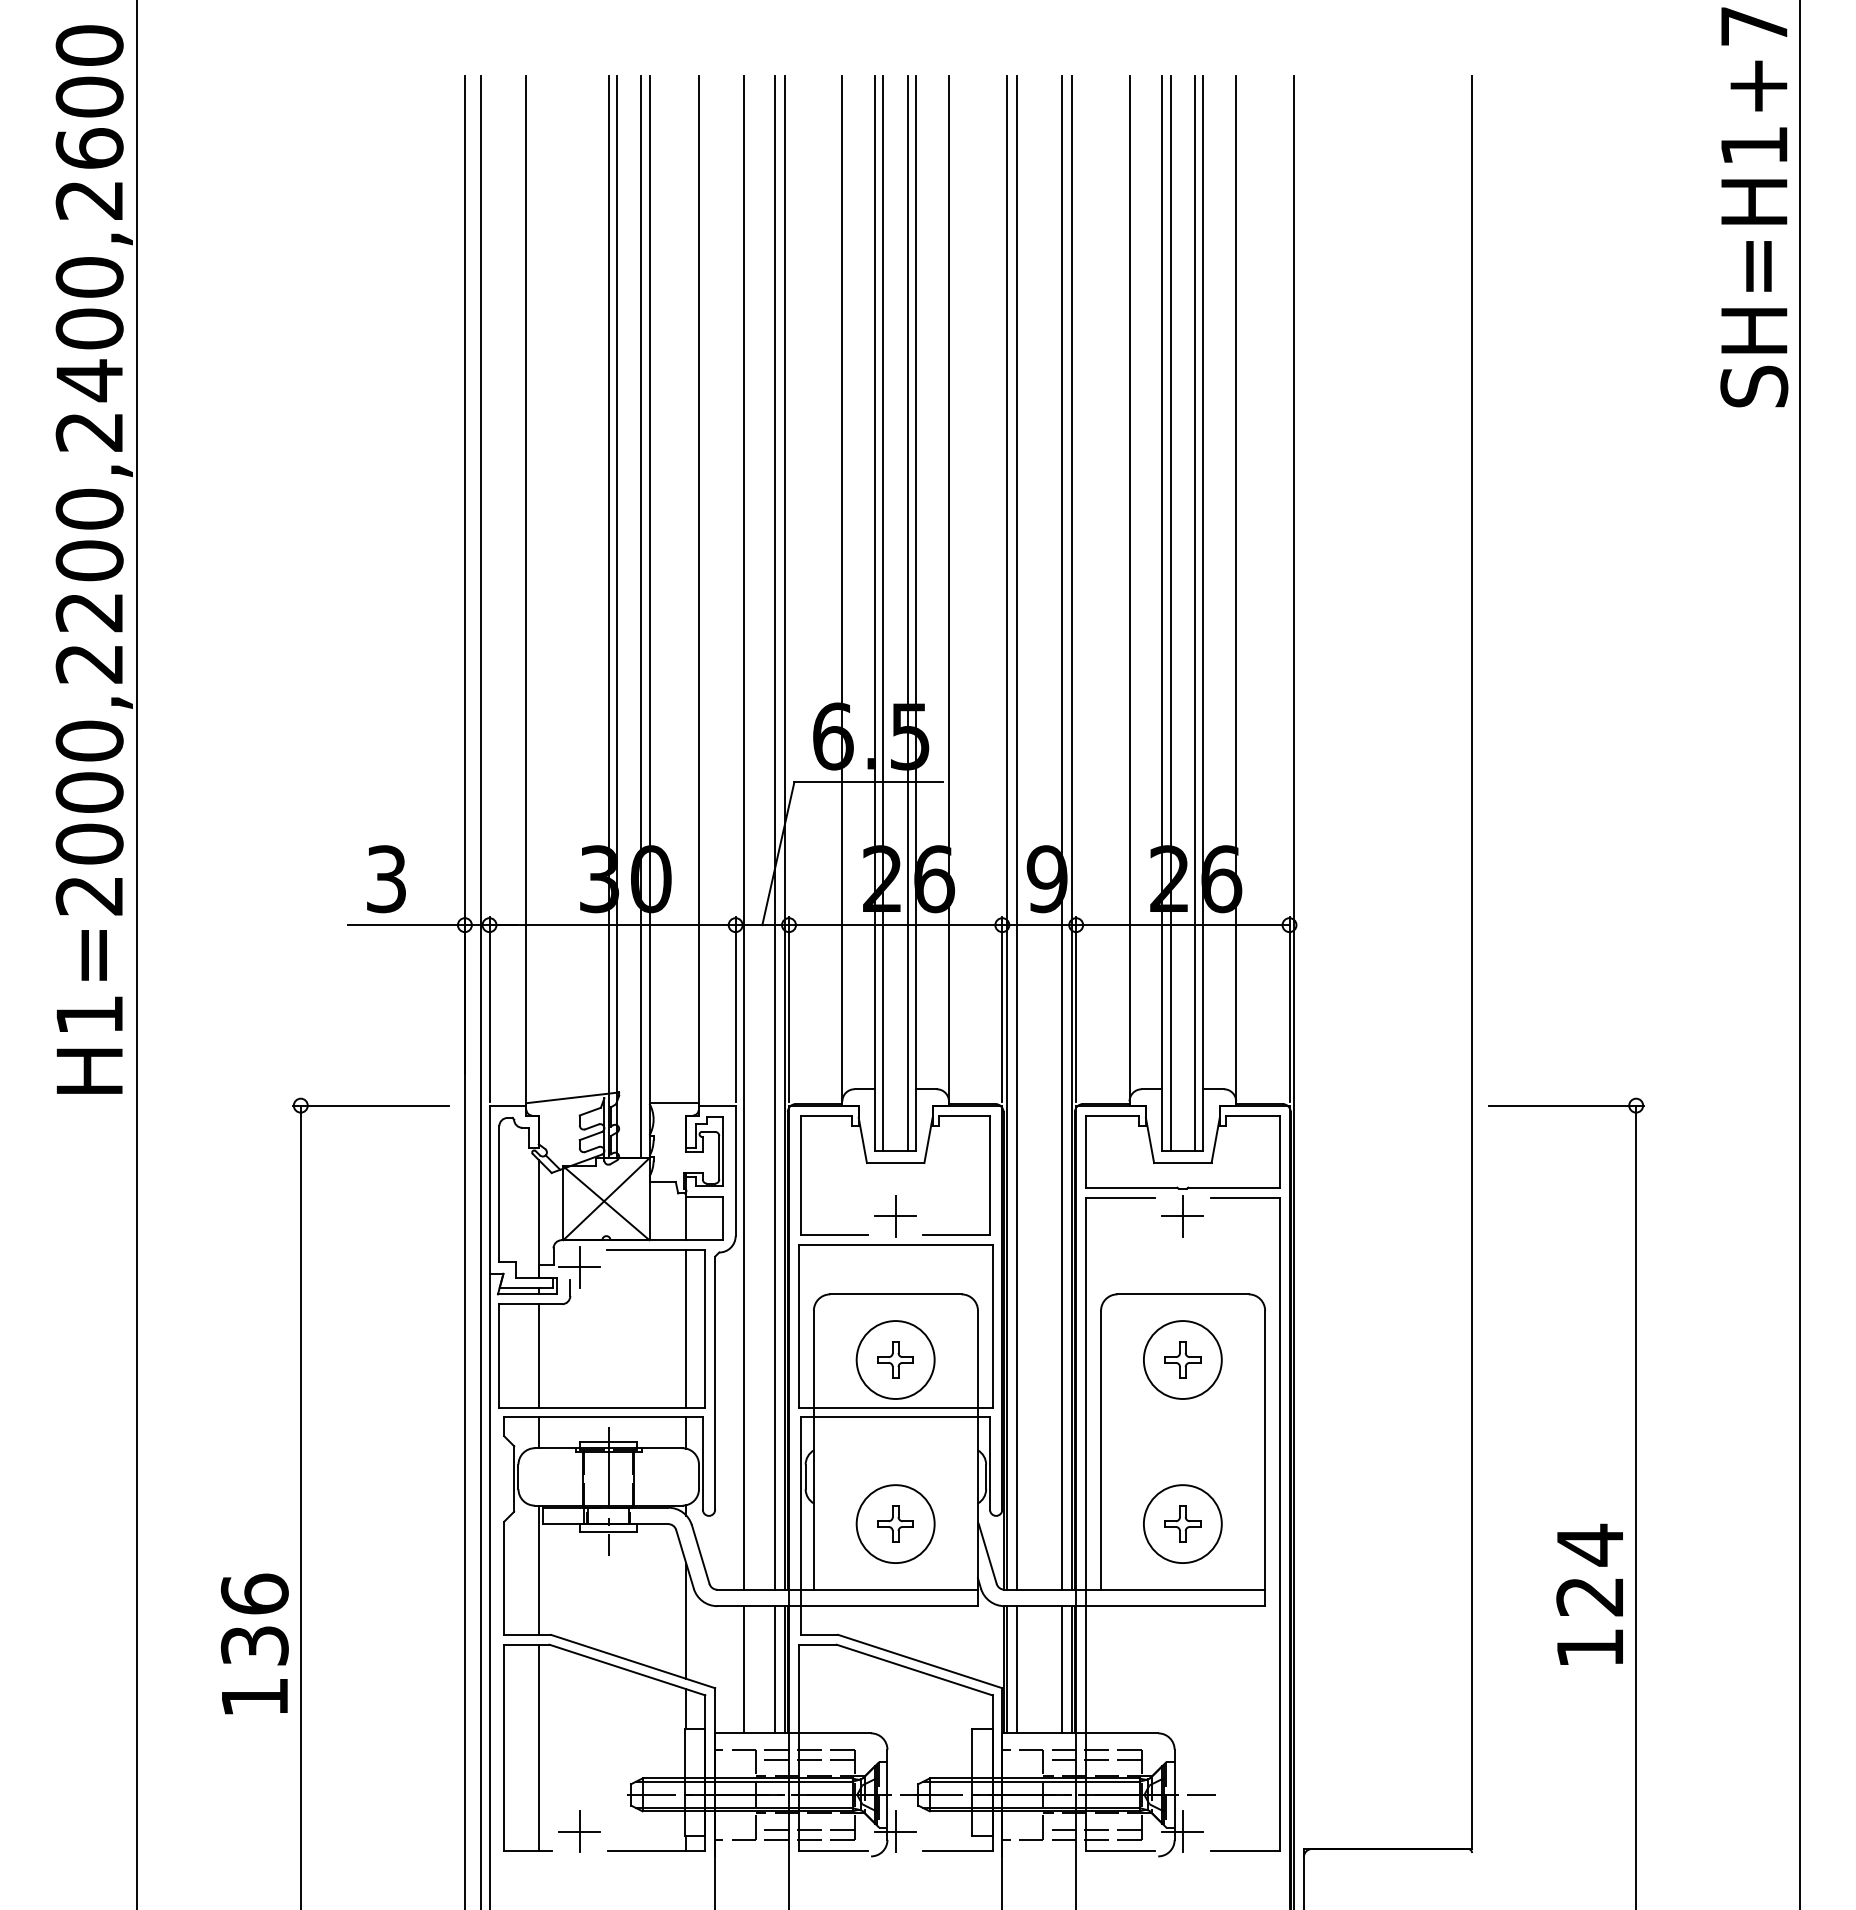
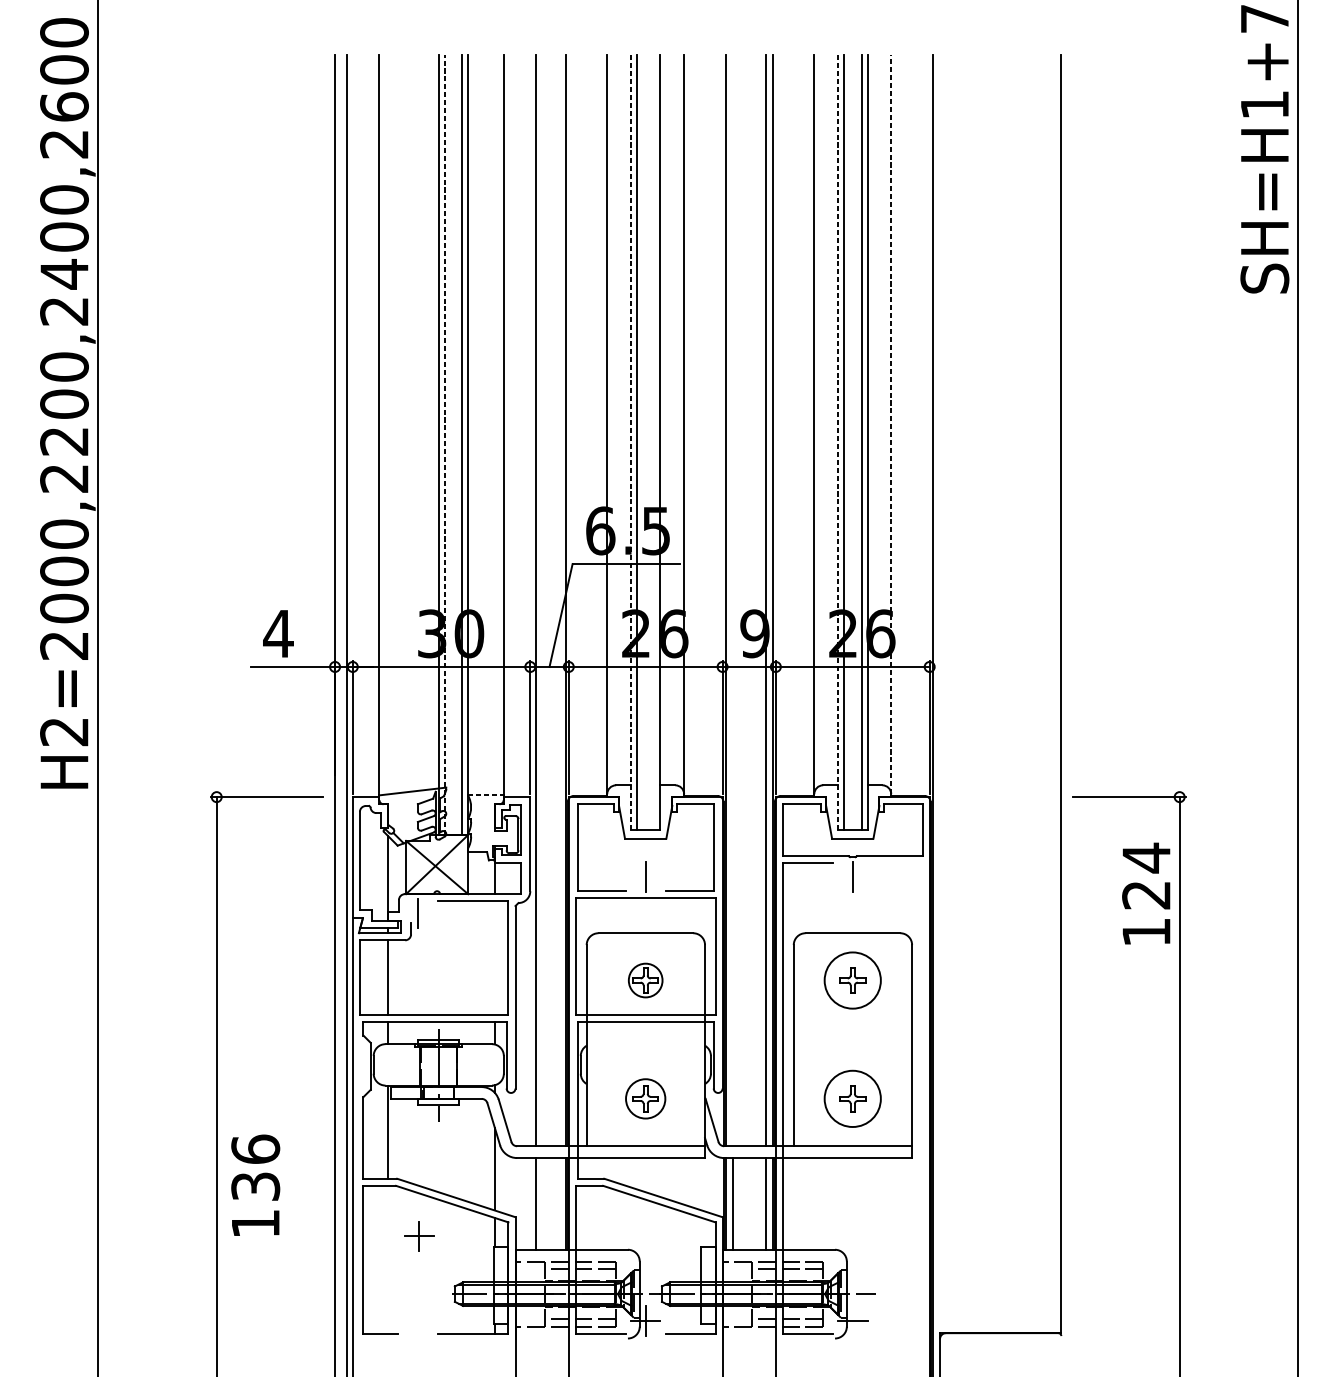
line: (1236, 588) -> (891, 424), solid -> dashed
line: (875, 612) -> (631, 441), solid -> dashed
line: (907, 612) -> (654, 441), removed
line: (1162, 612) -> (838, 441), solid -> dashed
line: (616, 616) -> (444, 444), solid -> dashed
line: (774, 832) -> (558, 600), removed
line: (1016, 832) -> (732, 600), removed
text: (386, 879) -> (278, 634), 3 -> 4
text: (88, 1015) -> (63, 732), H1=2000,2200,2400,2600 -> H2=2000,2200,2400,2600
line: (674, 1103) -> (486, 795), solid -> dashed
line: (895, 1216) -> (645, 877), removed
line: (1182, 1216) -> (852, 877), removed
line: (579, 1267) -> (417, 913), removed
line: (686, 1328) -> (494, 957), removed
circle: (895, 1359) -> (645, 980), size x0.6
circle: (895, 1524) -> (645, 1099), size x0.7
part: (1279, 1524) -> (922, 1099), removed
text: (1589, 1593) -> (1146, 892), moved
text: (254, 1643) -> (255, 1184), moved
line: (774, 1669) -> (558, 1203), removed
line: (538, 1747) -> (388, 1259), removed
part: (579, 1831) -> (419, 1236), moved
line: (1182, 1831) -> (852, 1320), removed

